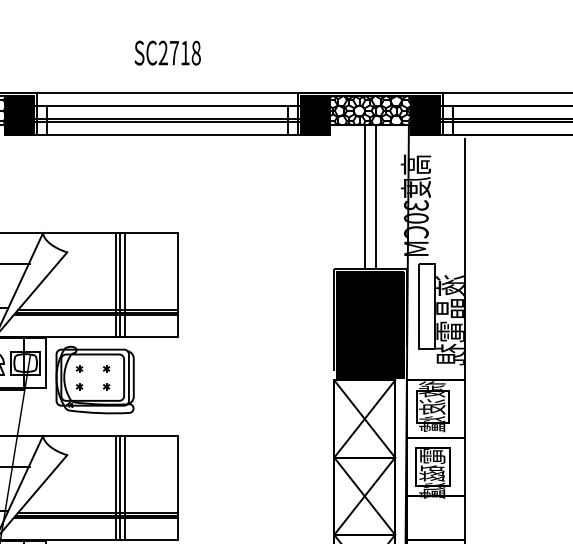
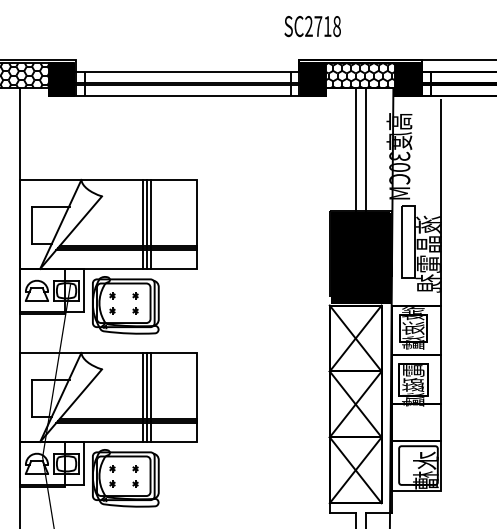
text: (167, 53) -> (312, 26), moved
line: (167, 92) -> (187, 60), removed
hatch: (370, 110) -> (360, 75), removed

